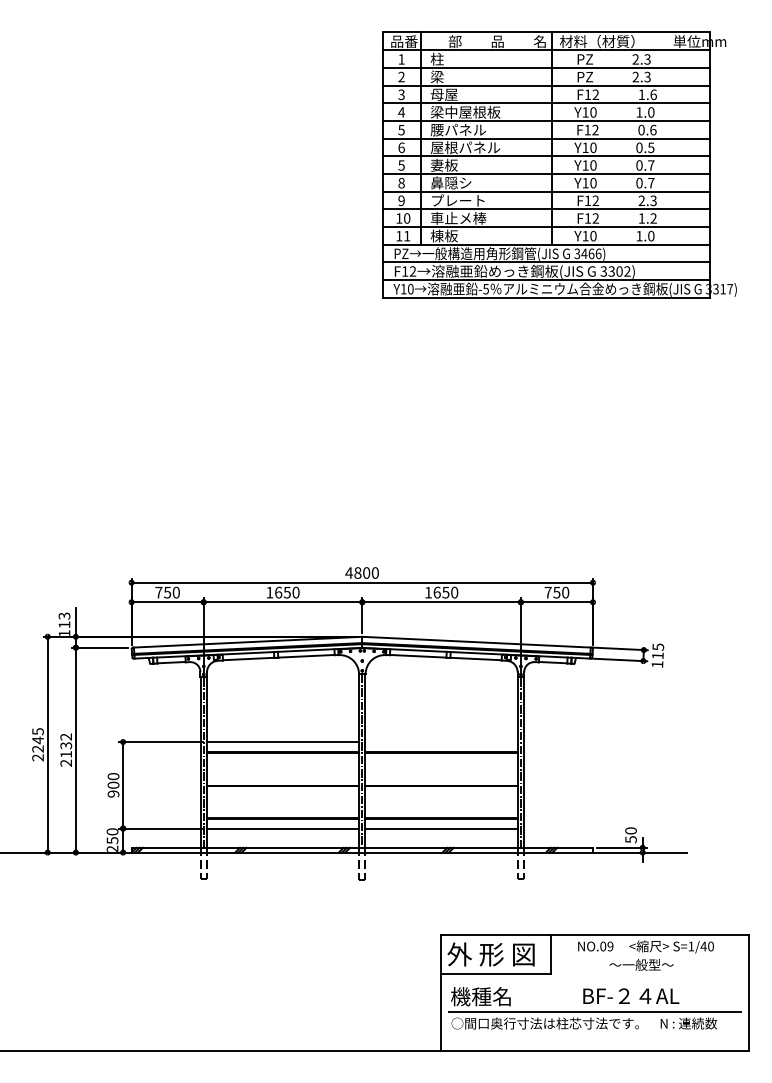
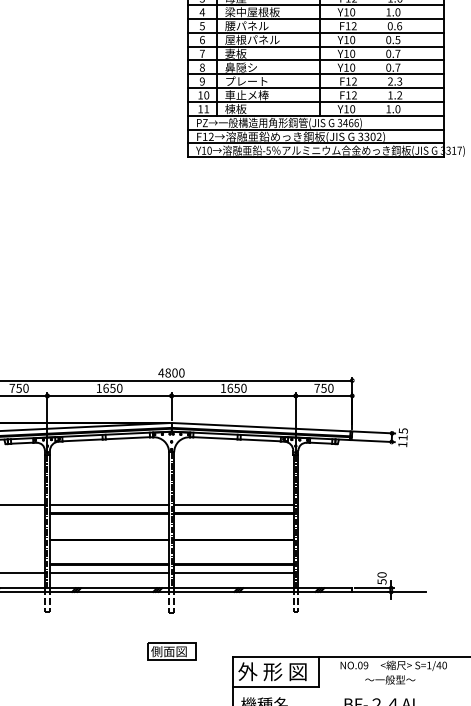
text: (401, 165) -> (202, 53), 5 -> 7
line: (441, 742) -> (233, 505), added
part: (362, 928) -> (171, 651), added

